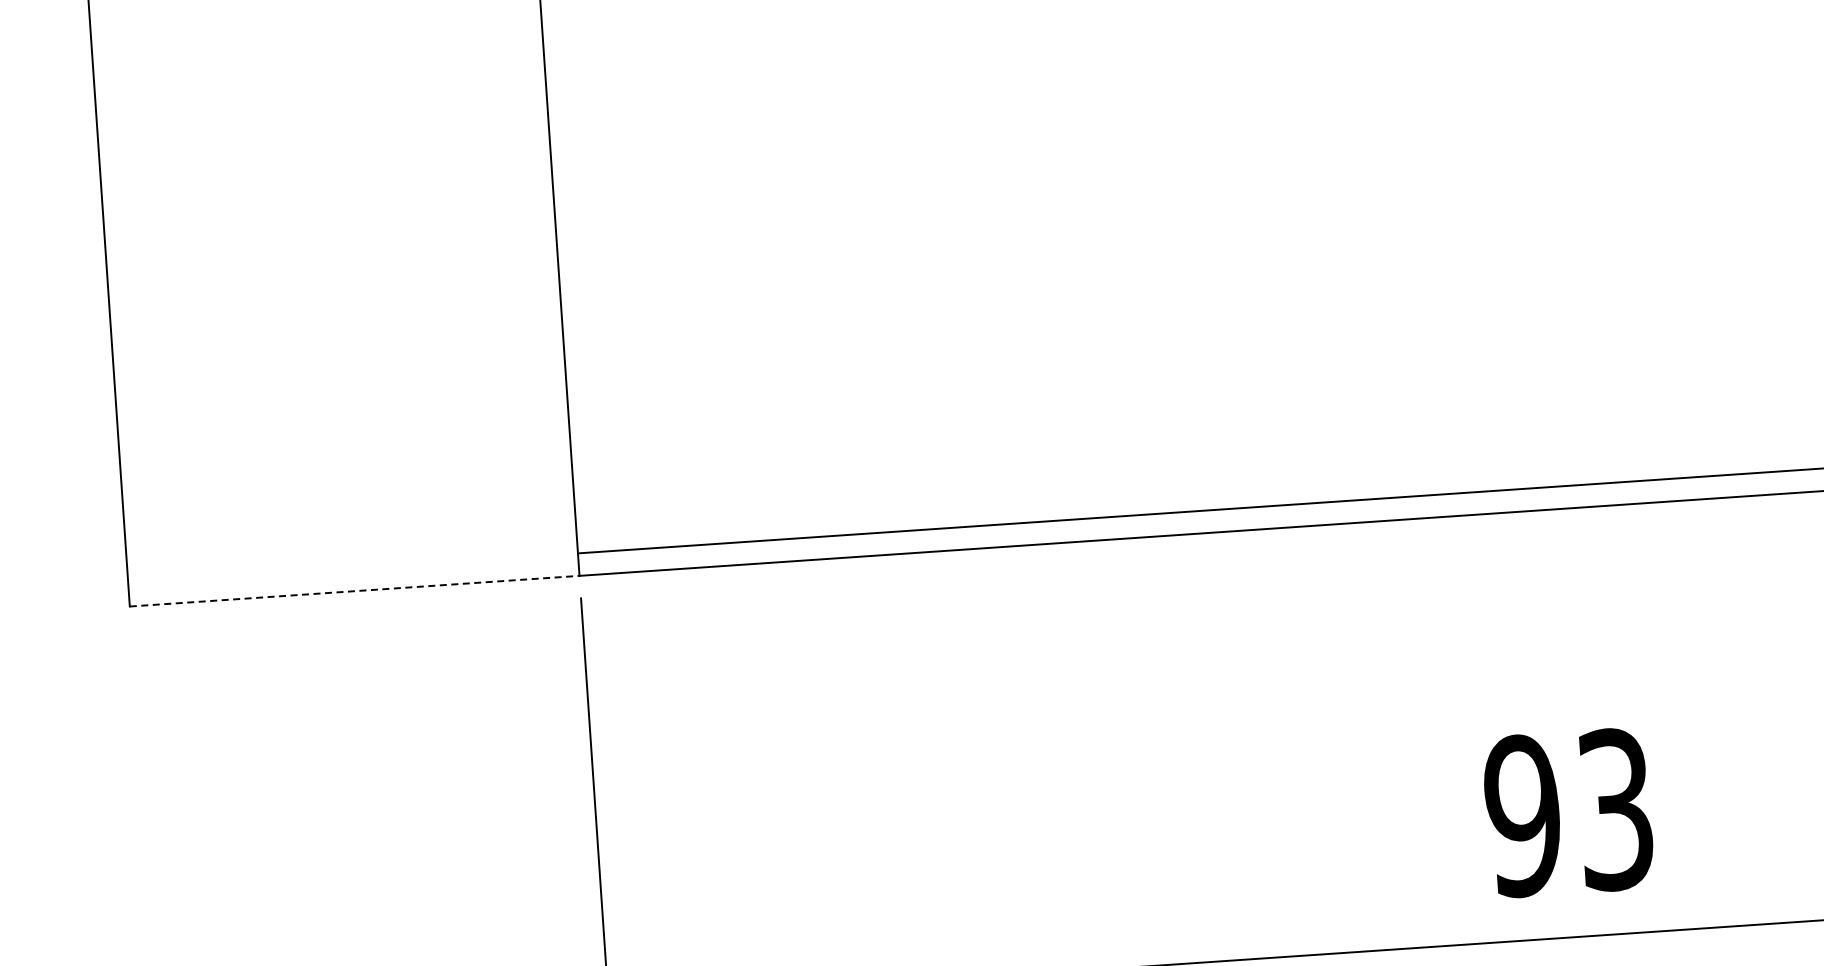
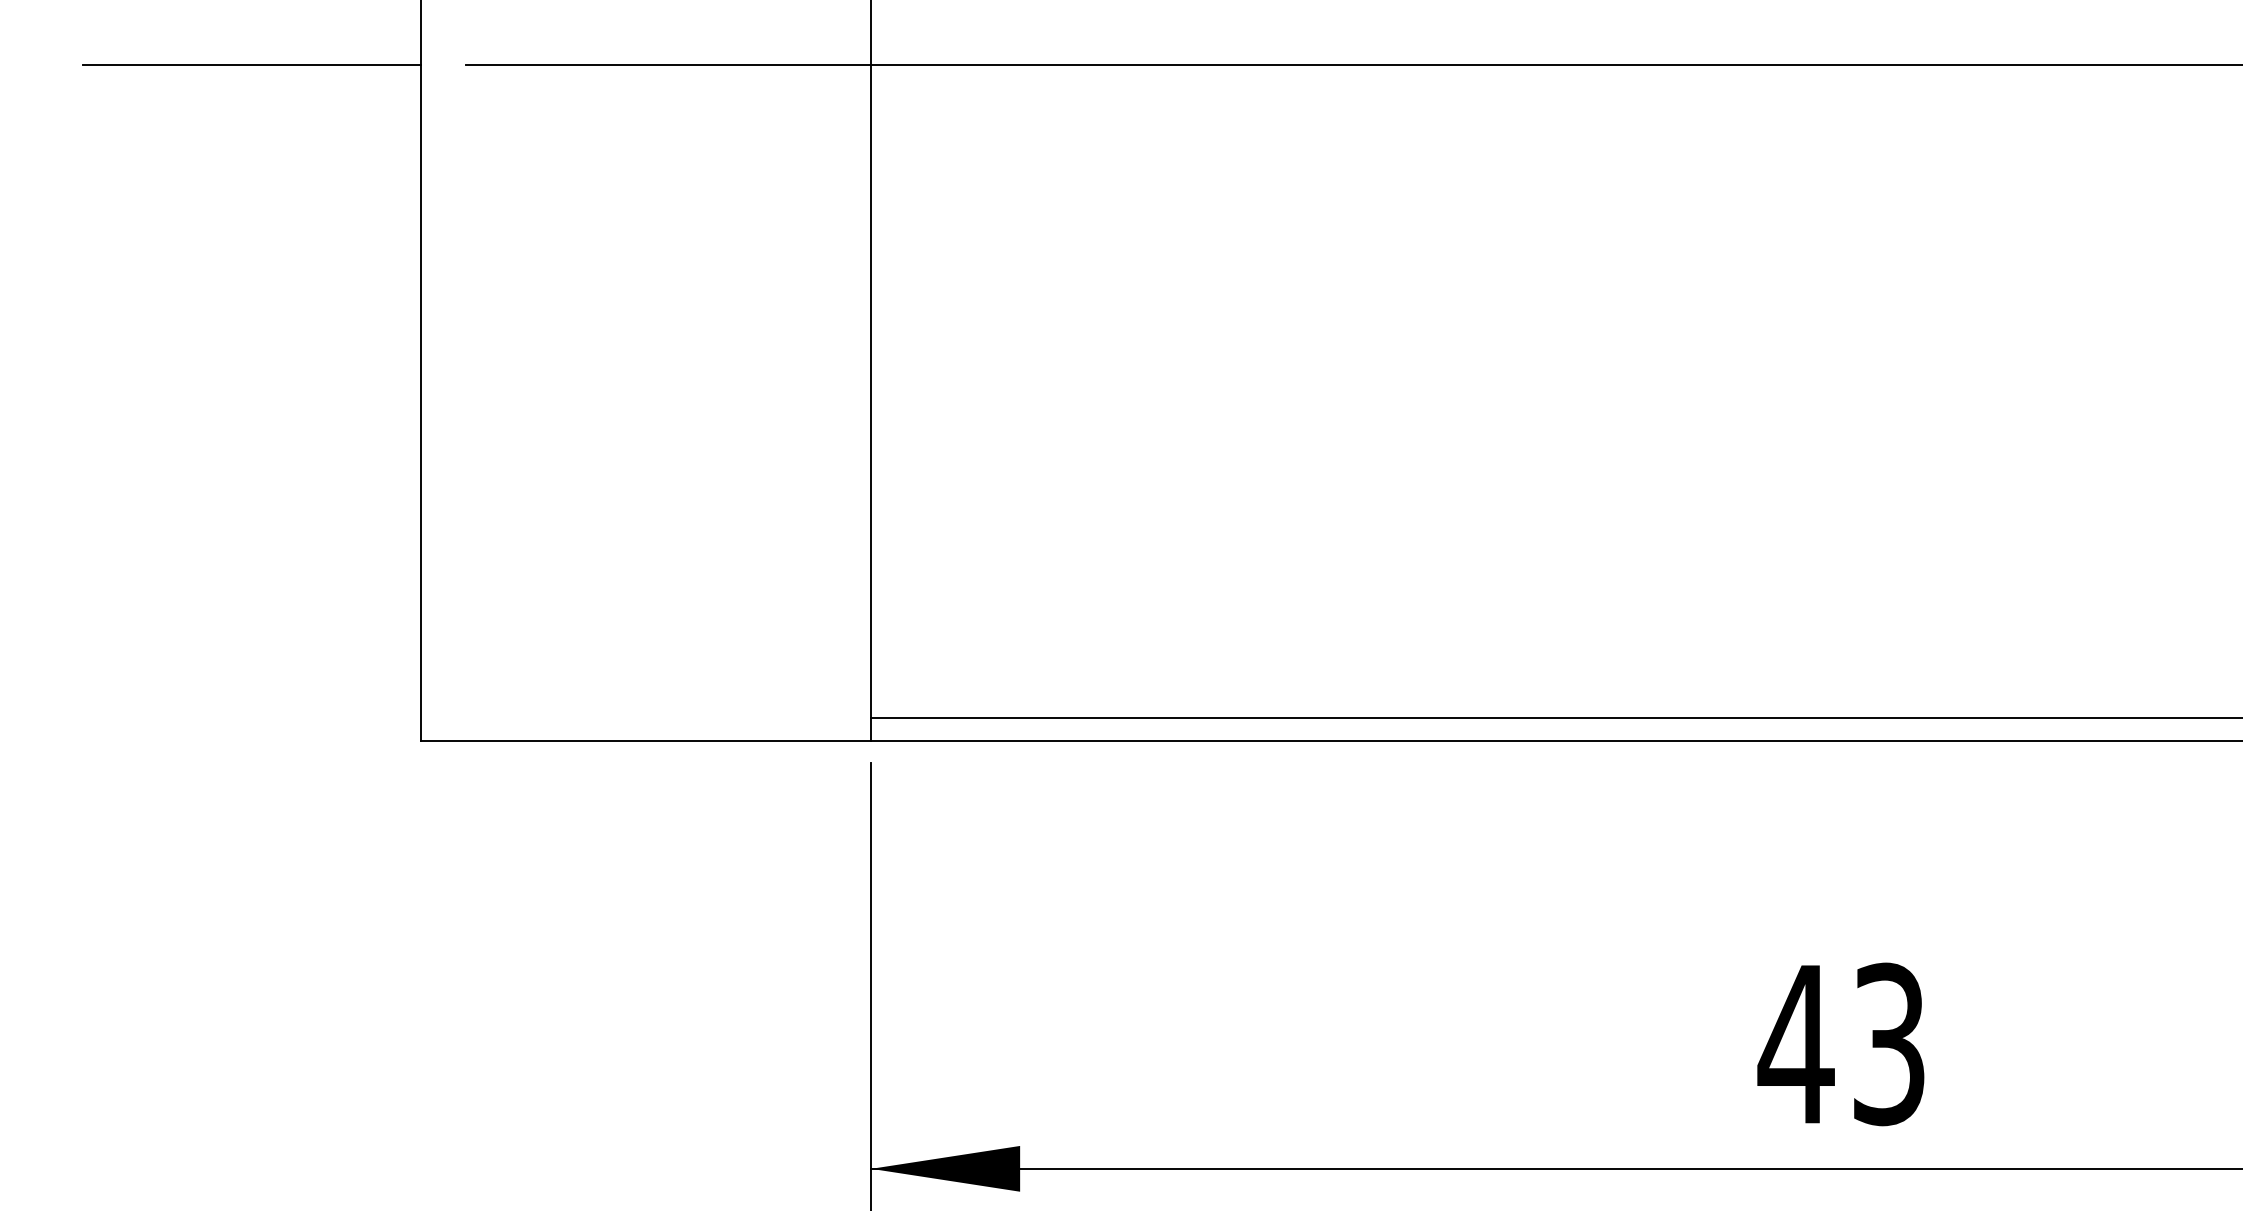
line: (355, 591) -> (646, 740), dashed -> solid
text: (1522, 816) -> (1795, 1044), 93 -> 43

